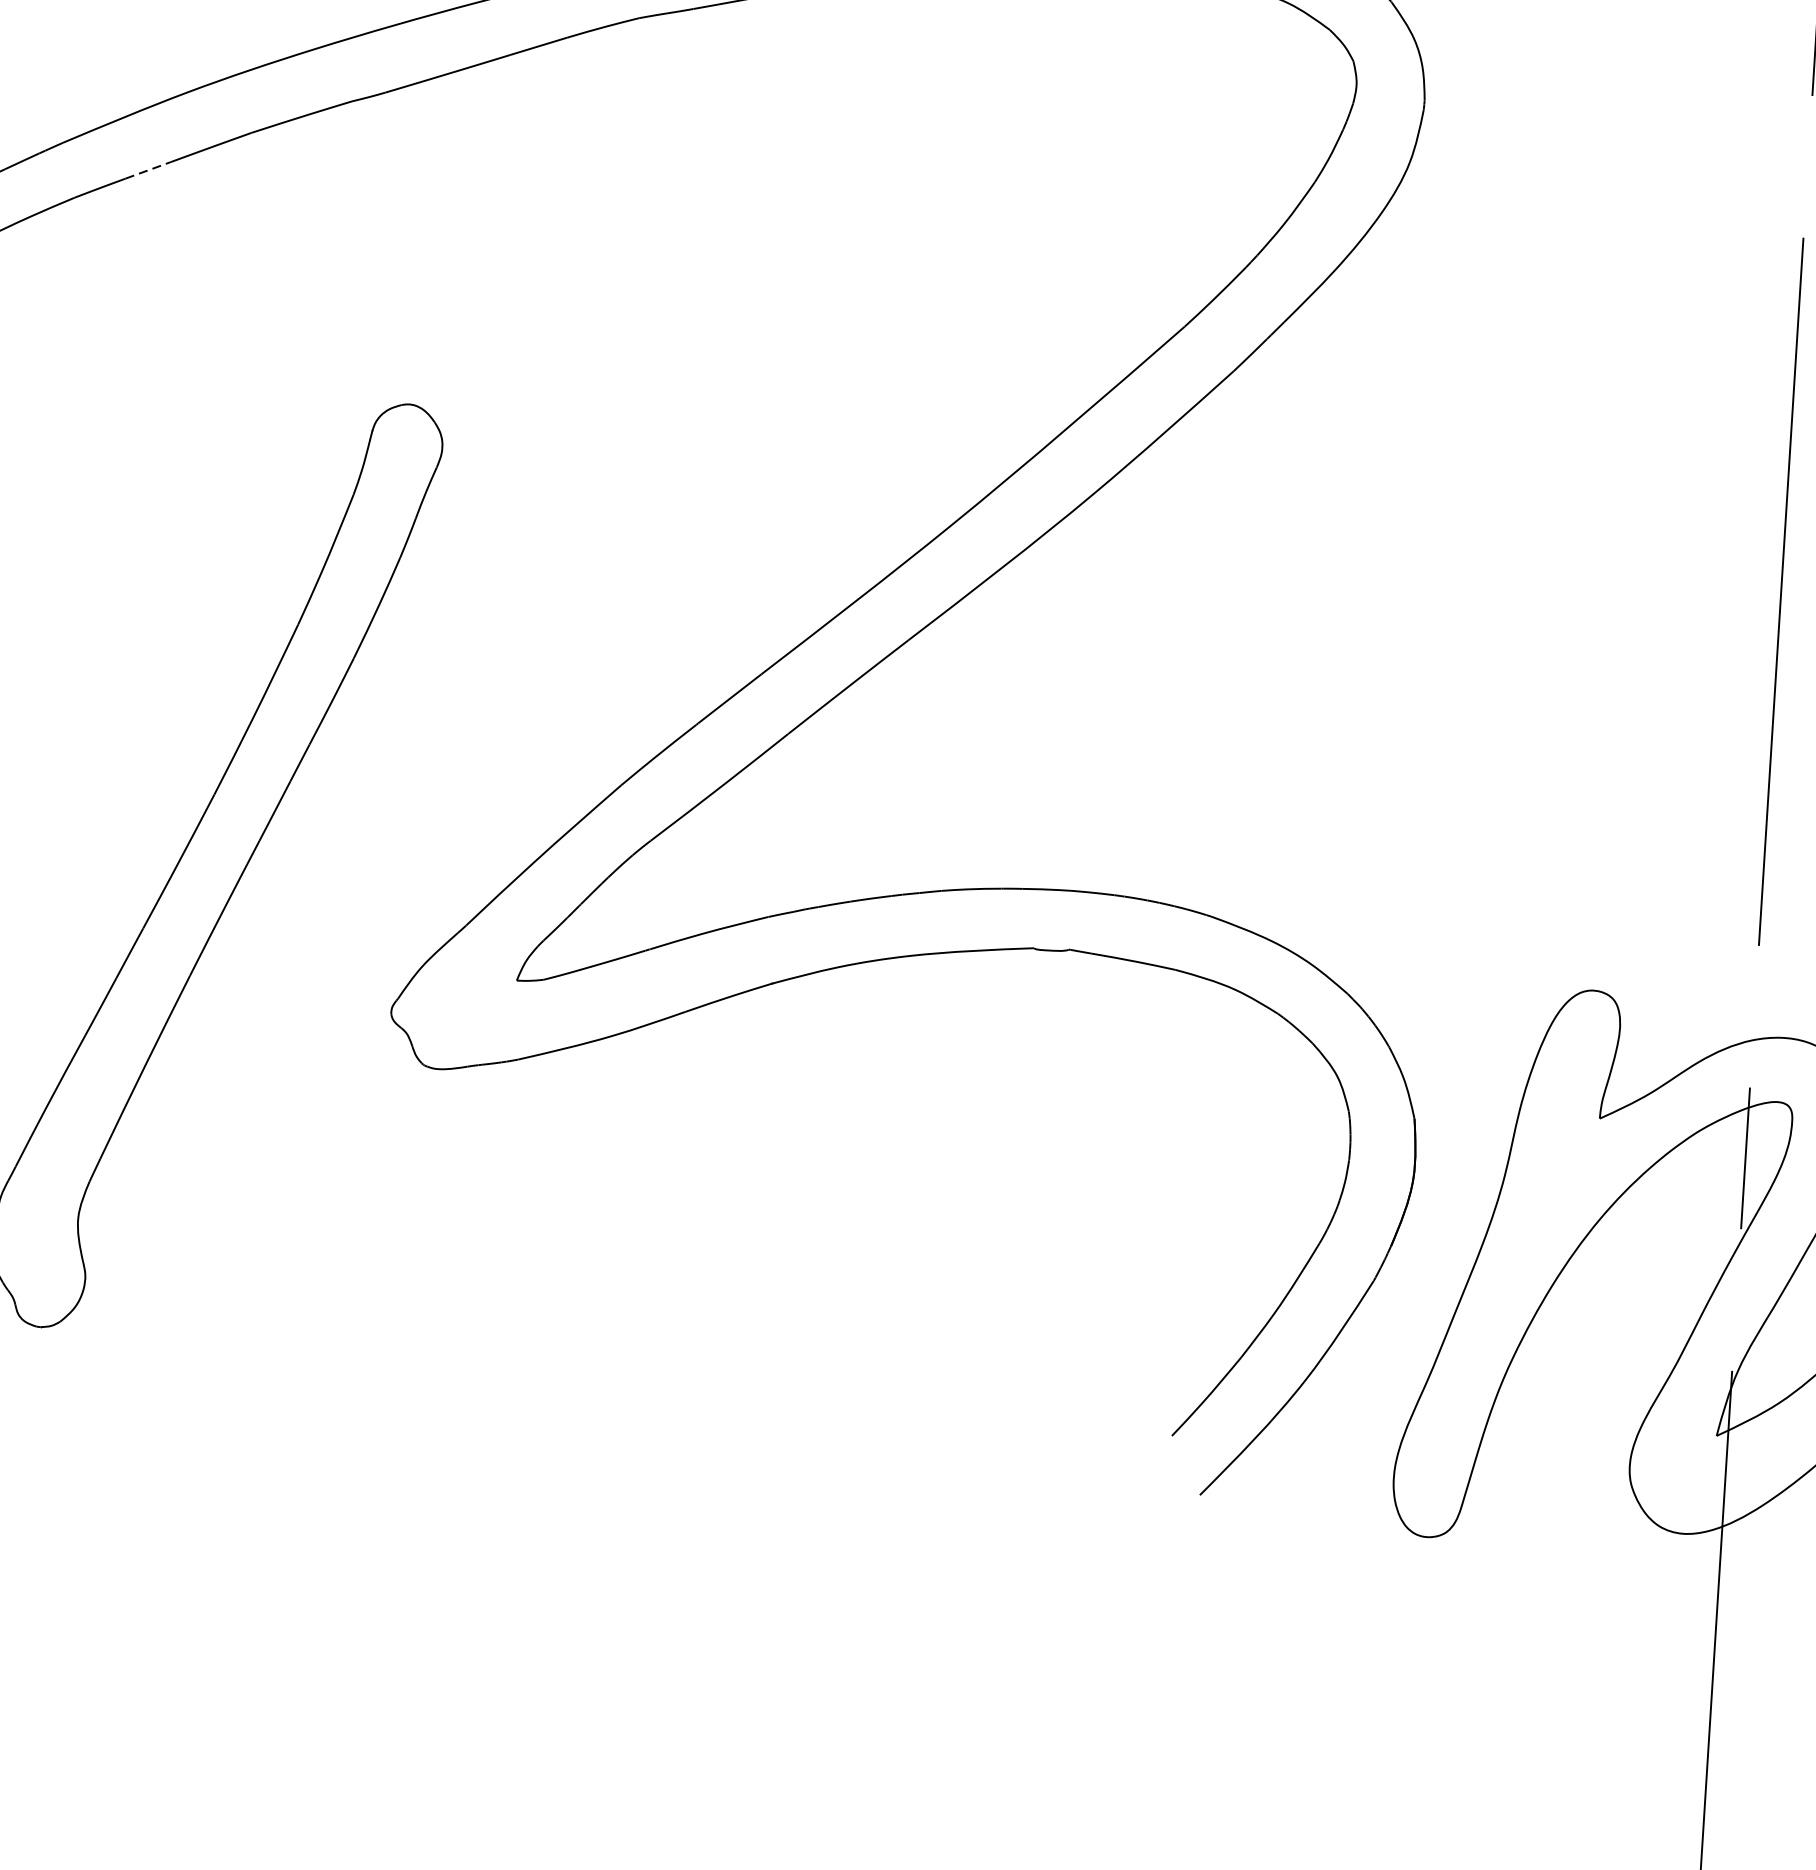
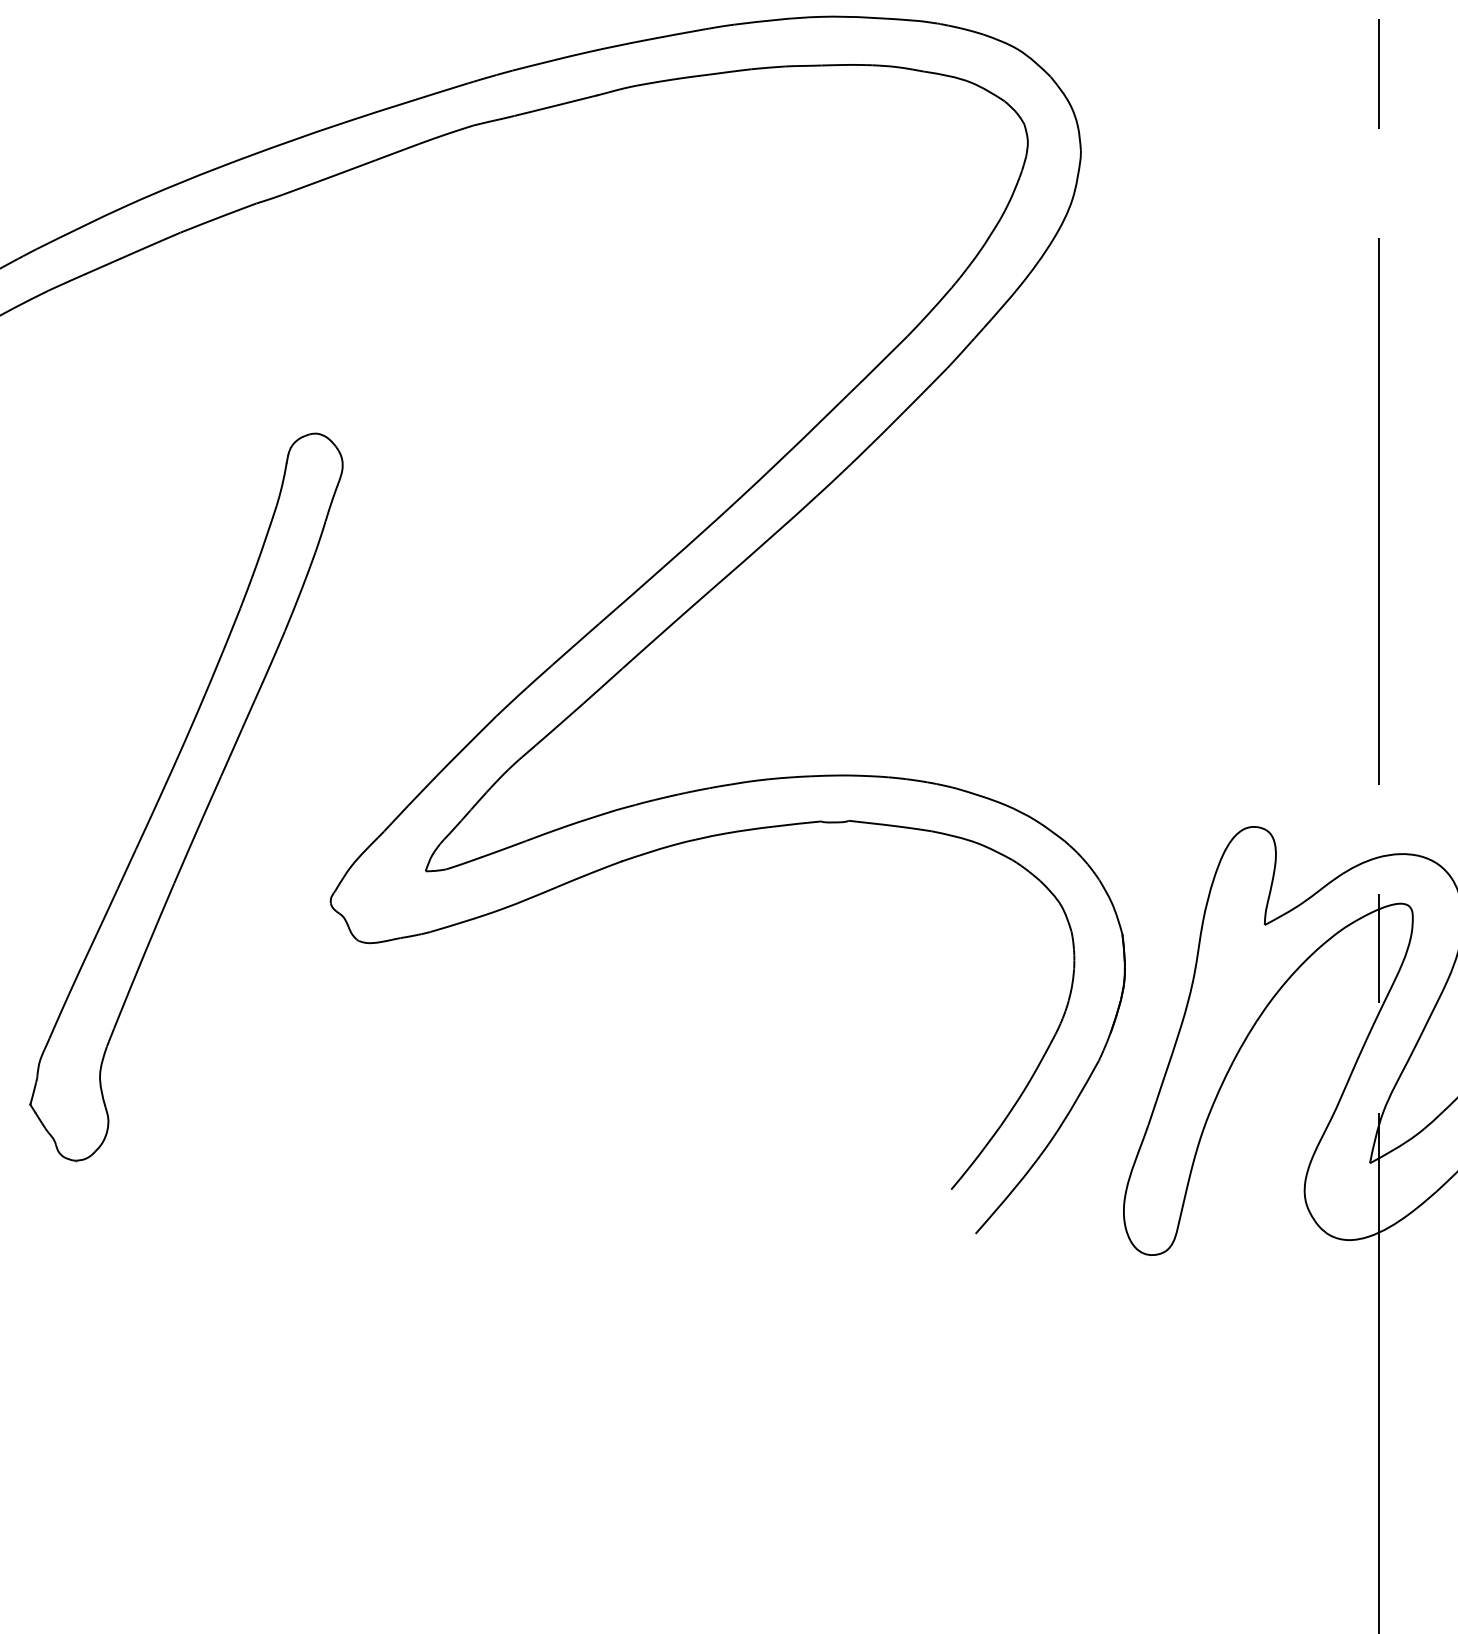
line: (148, 170) -> (103, 266), dashed -> solid

